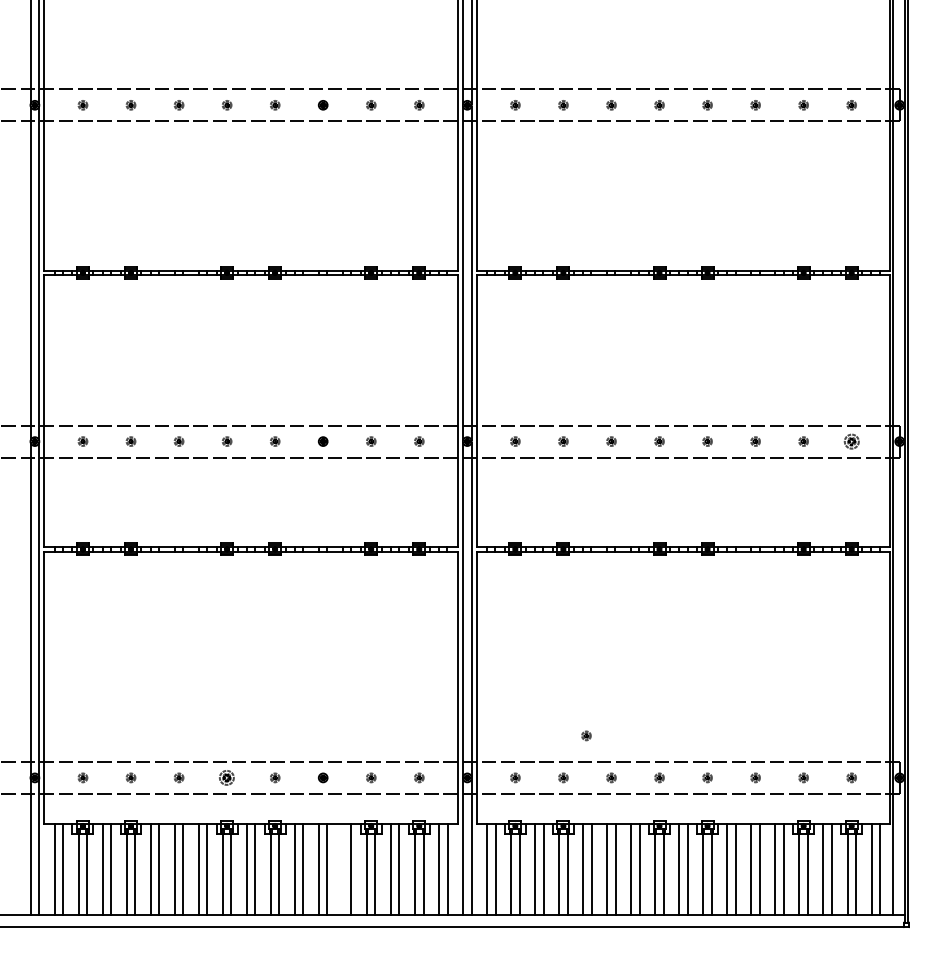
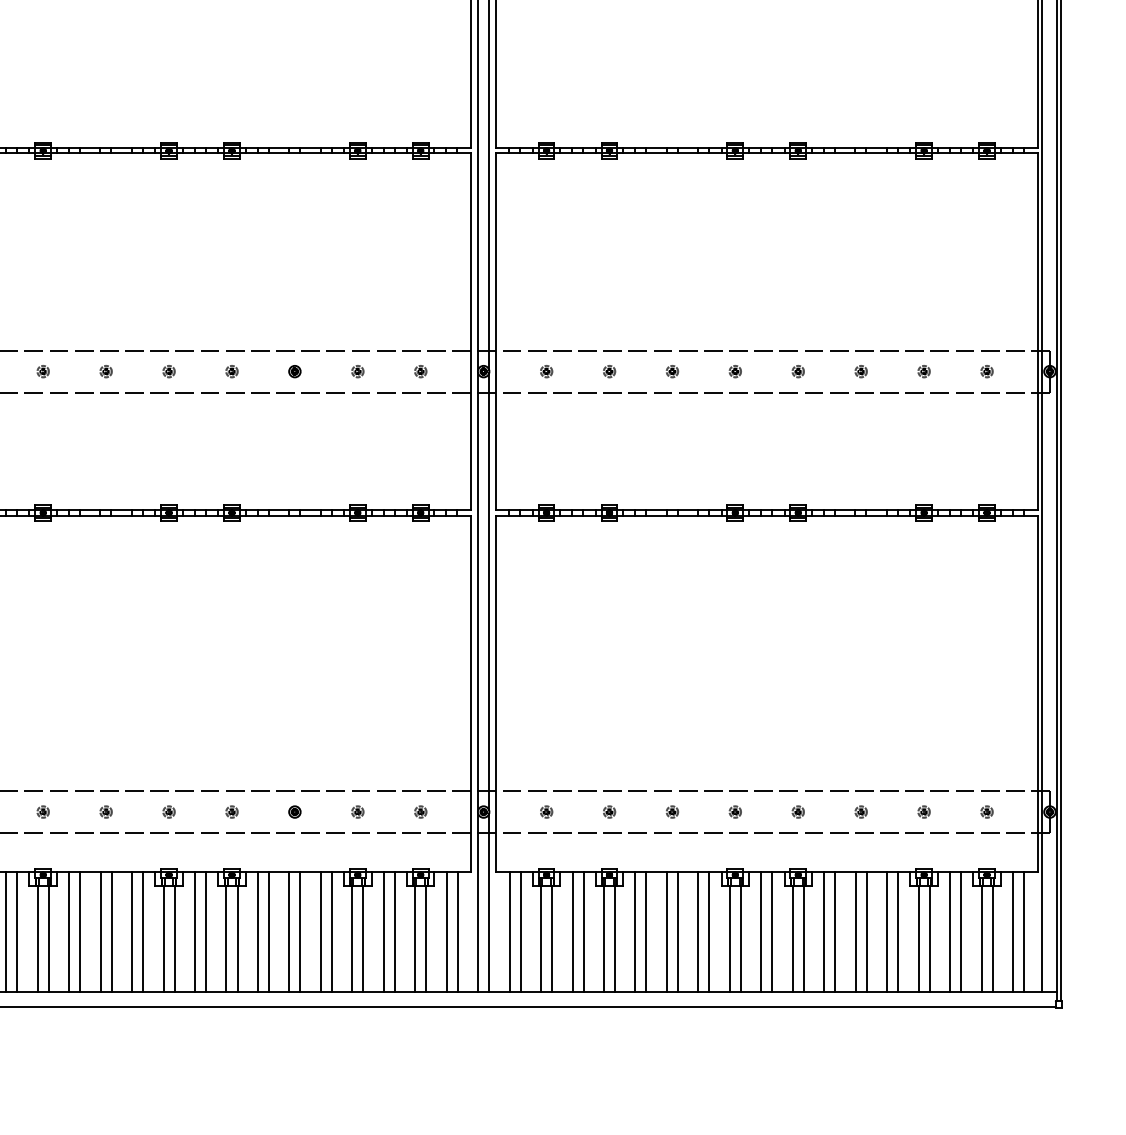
part: (851, 441) -> (986, 371), size x0.62
part: (586, 735) -> (639, 756), removed
part: (227, 777) -> (169, 811), size x0.62
line: (343, 868) -> (321, 930), added

